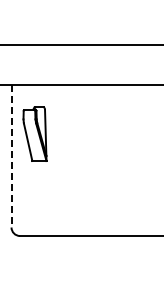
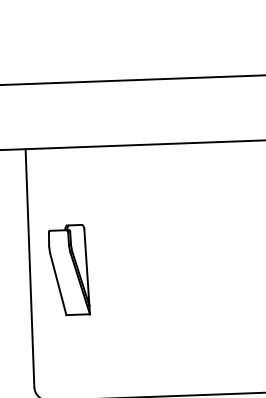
part: (34, 133) -> (68, 269), moved
line: (11, 156) -> (29, 268), dashed -> solid

